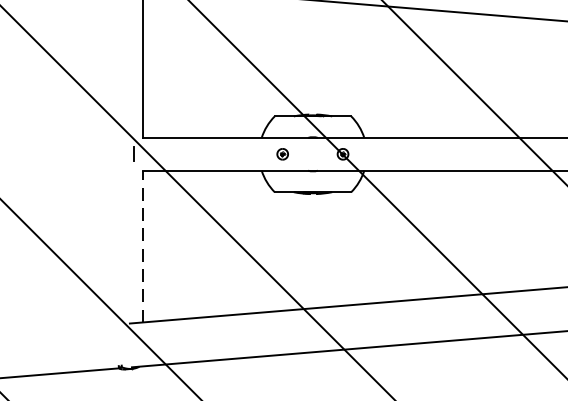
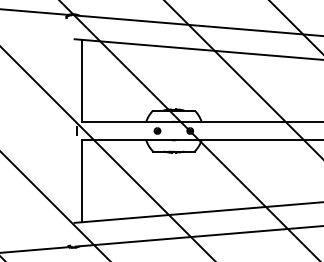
line: (142, 245) -> (81, 180), dashed -> solid

